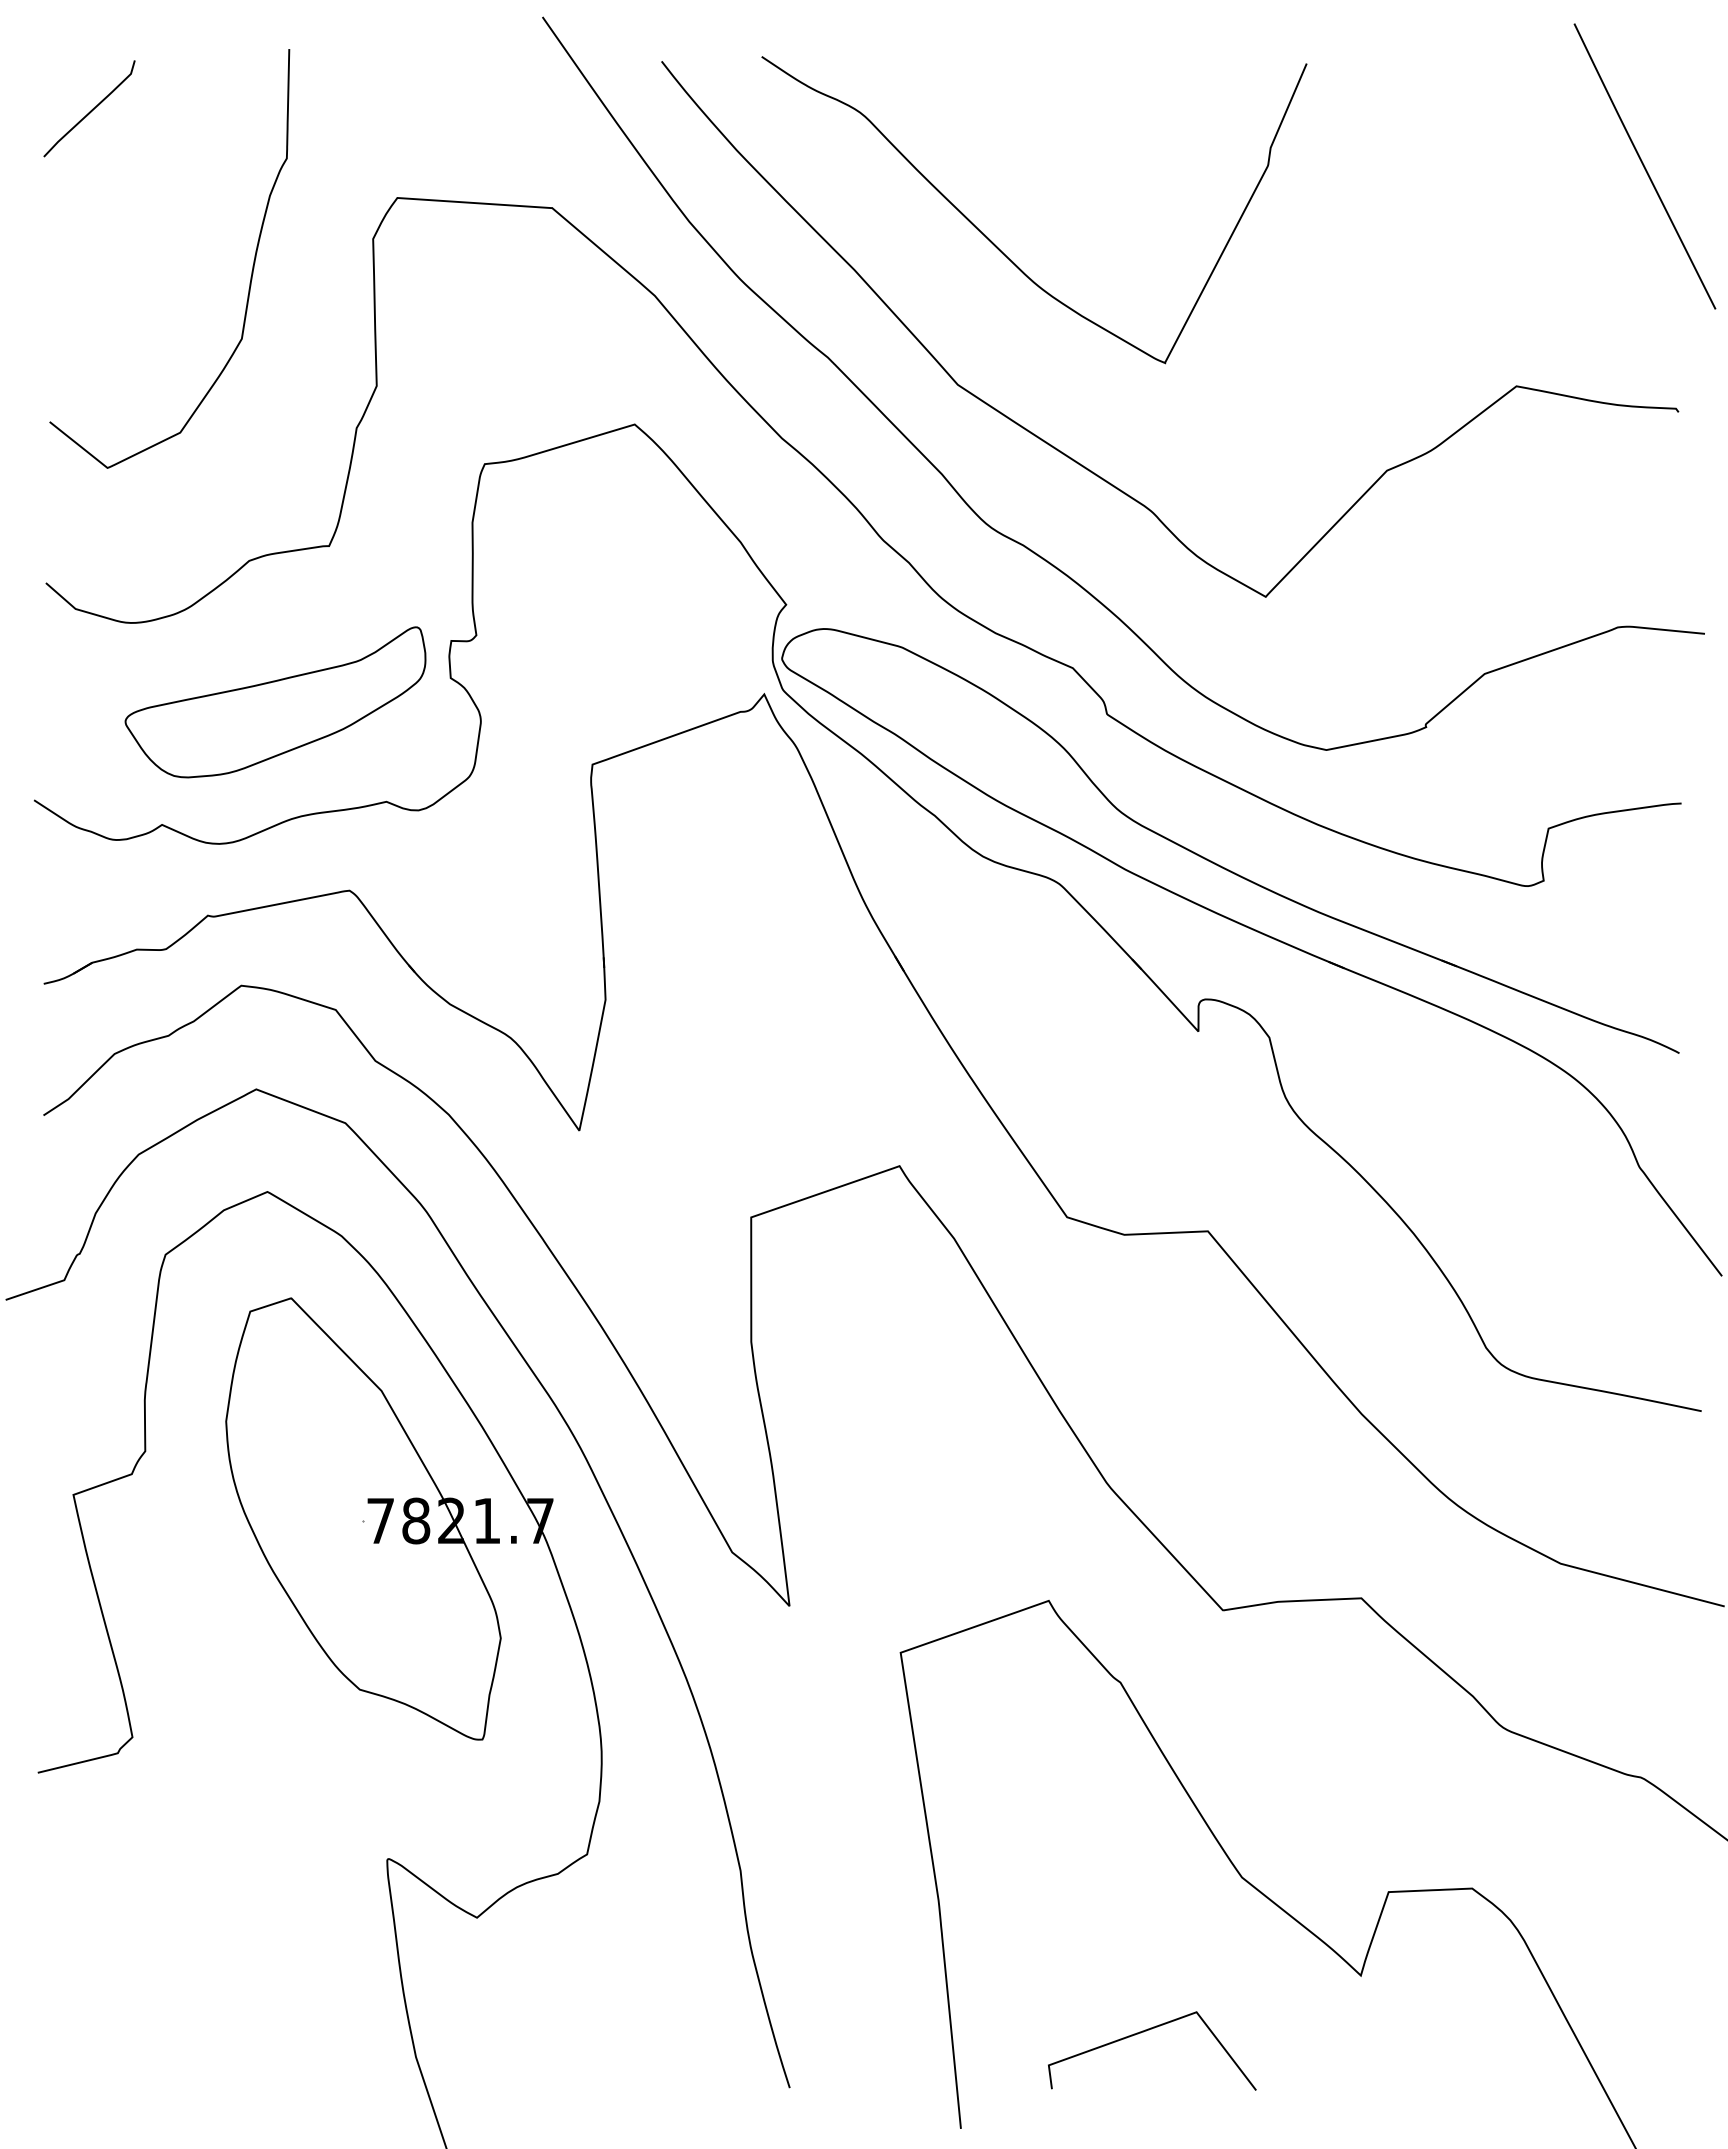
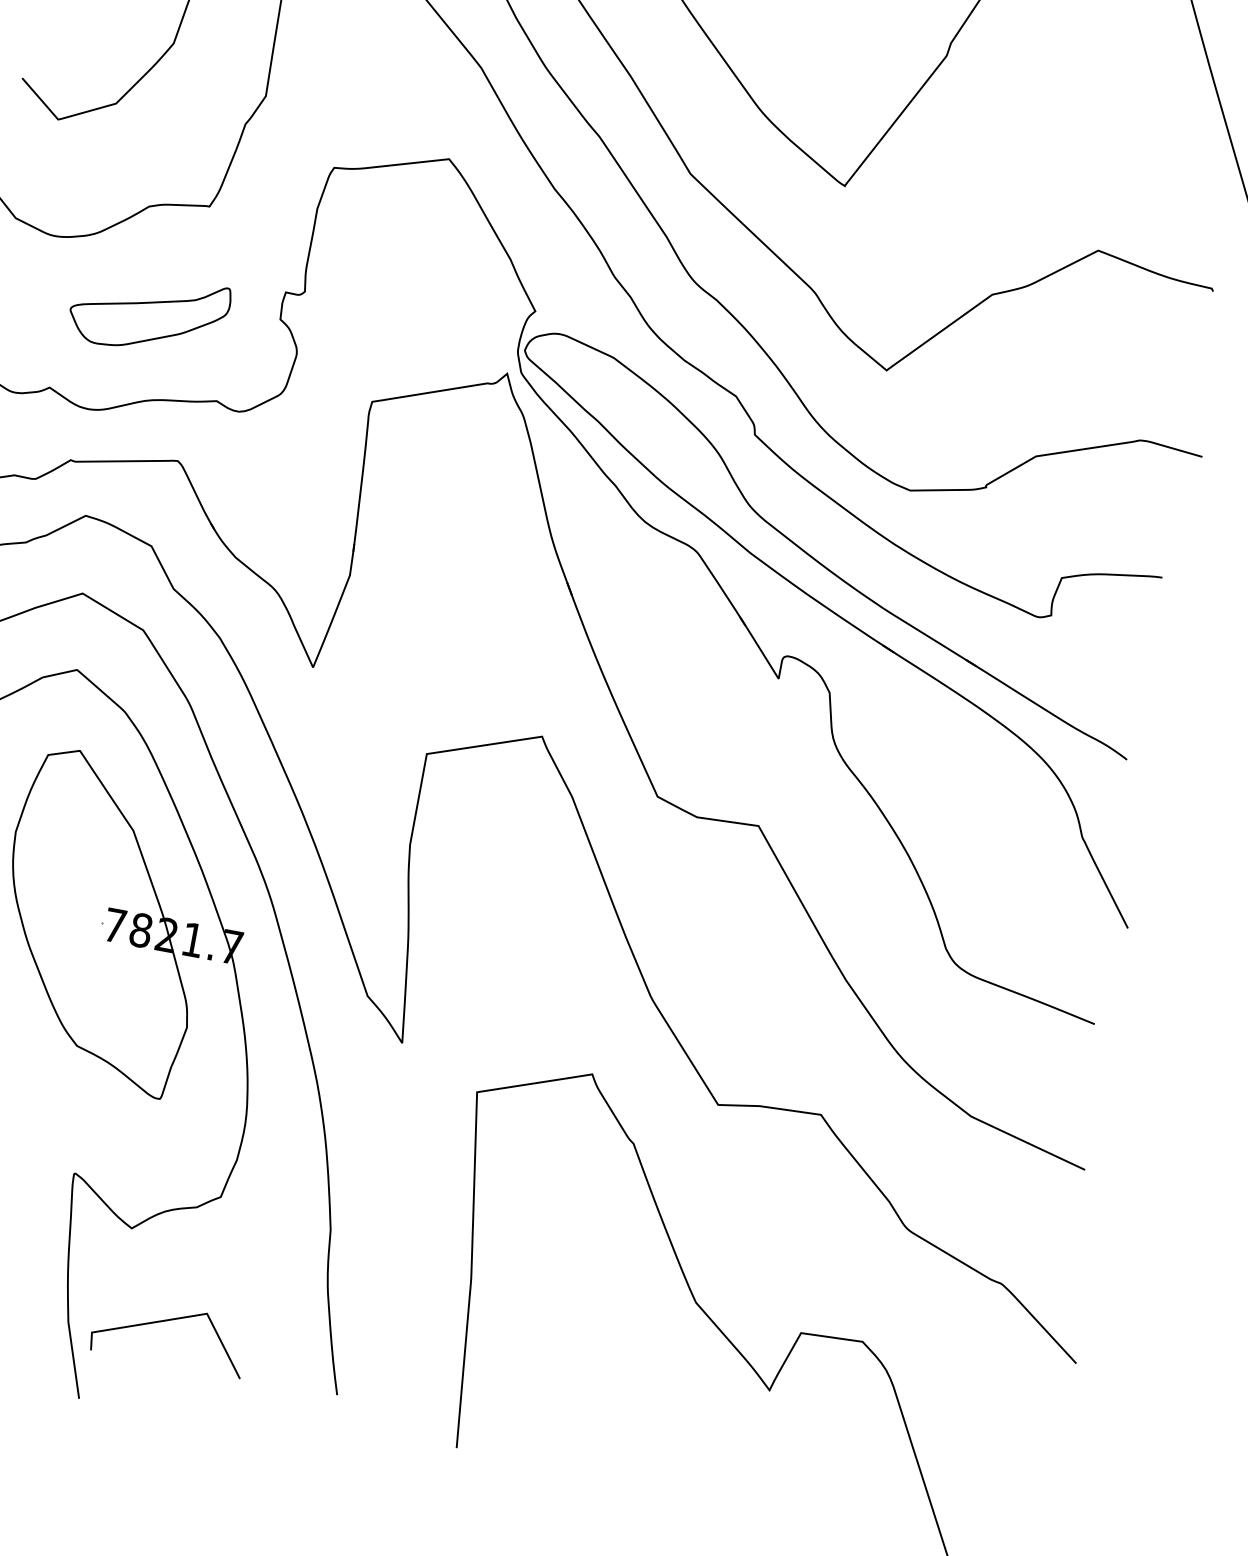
part: (275, 702) -> (149, 313), size x0.7
curve: (1146, 2031) -> (167, 1321), moved

